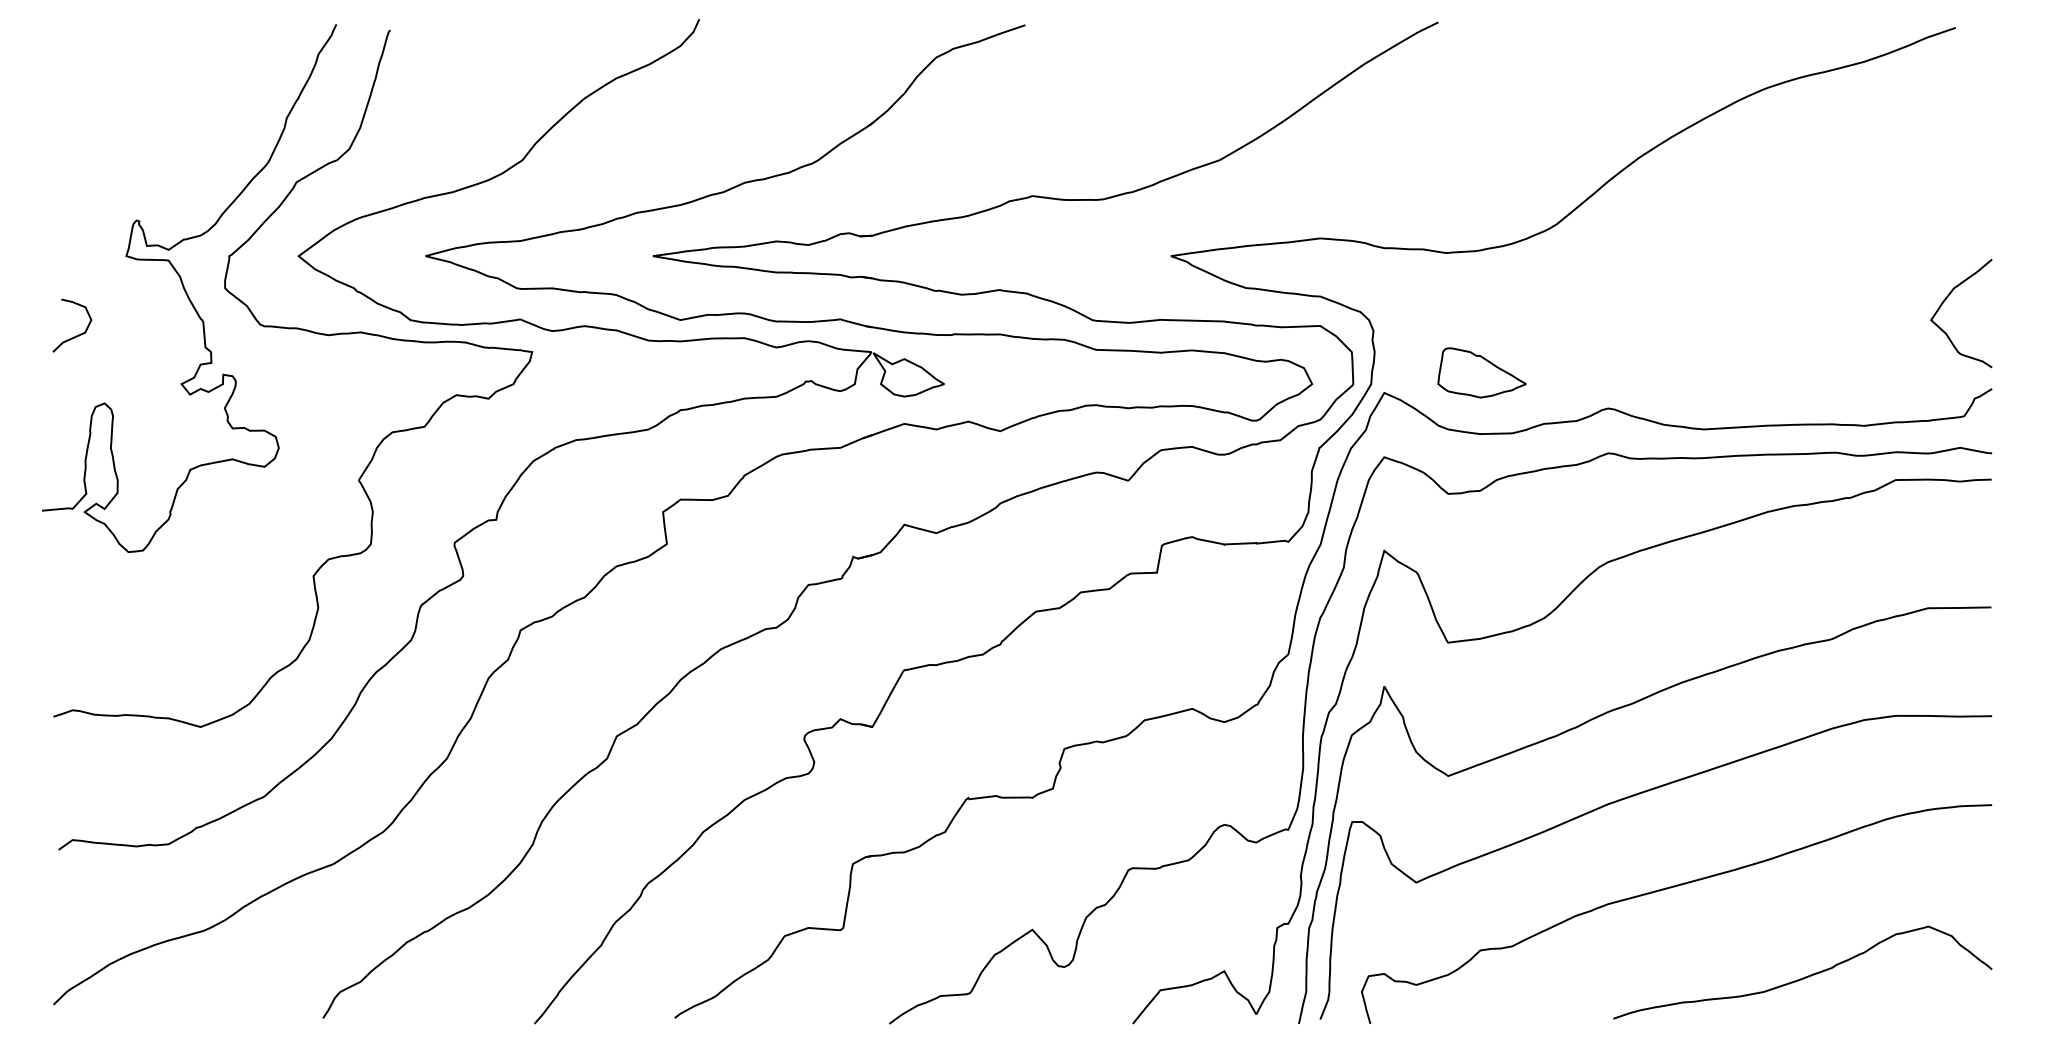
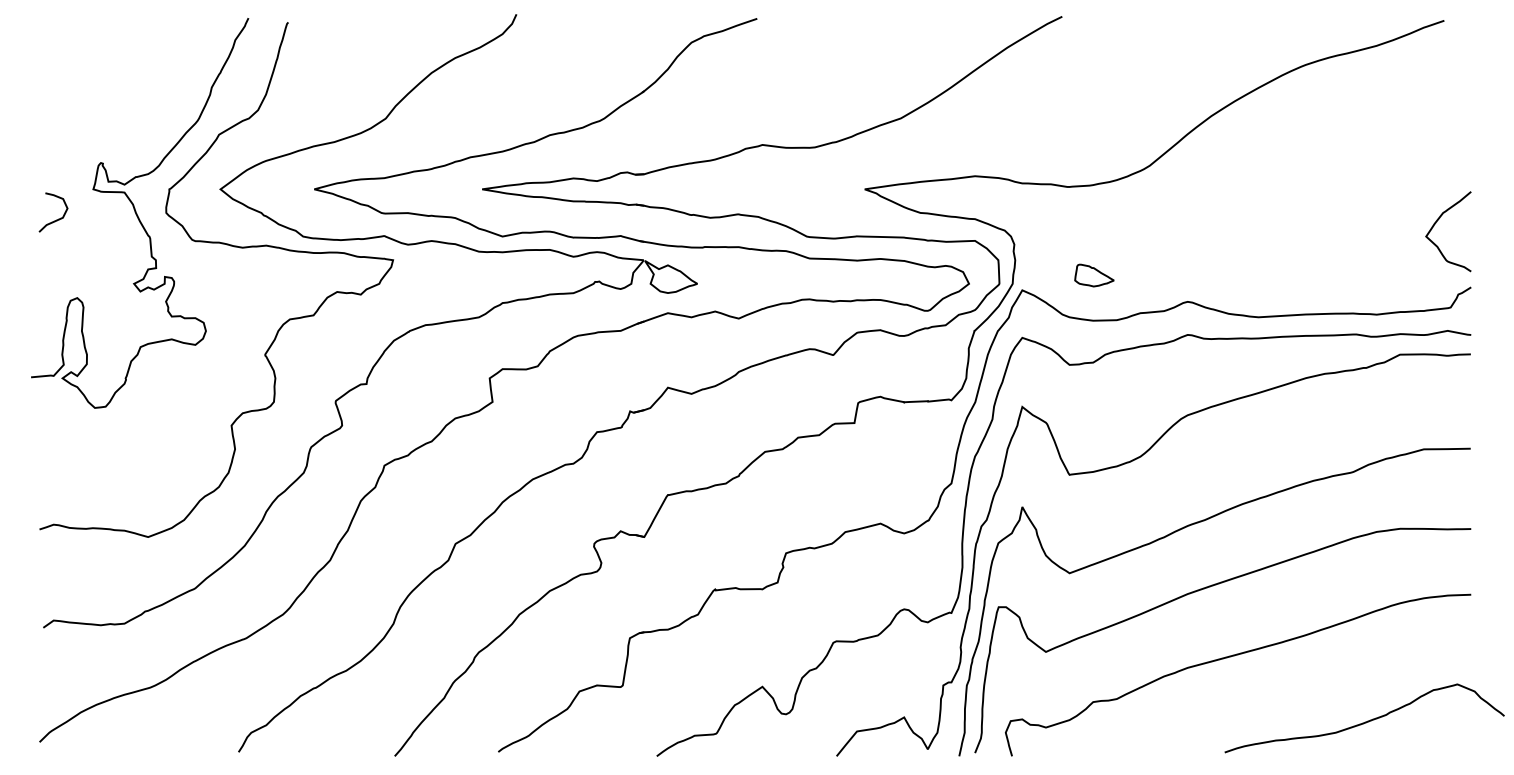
curve: (76, 335) -> (56, 219), moved
part: (1481, 372) -> (1094, 275), size x0.6
curve: (1805, 976) -> (1366, 721), moved

